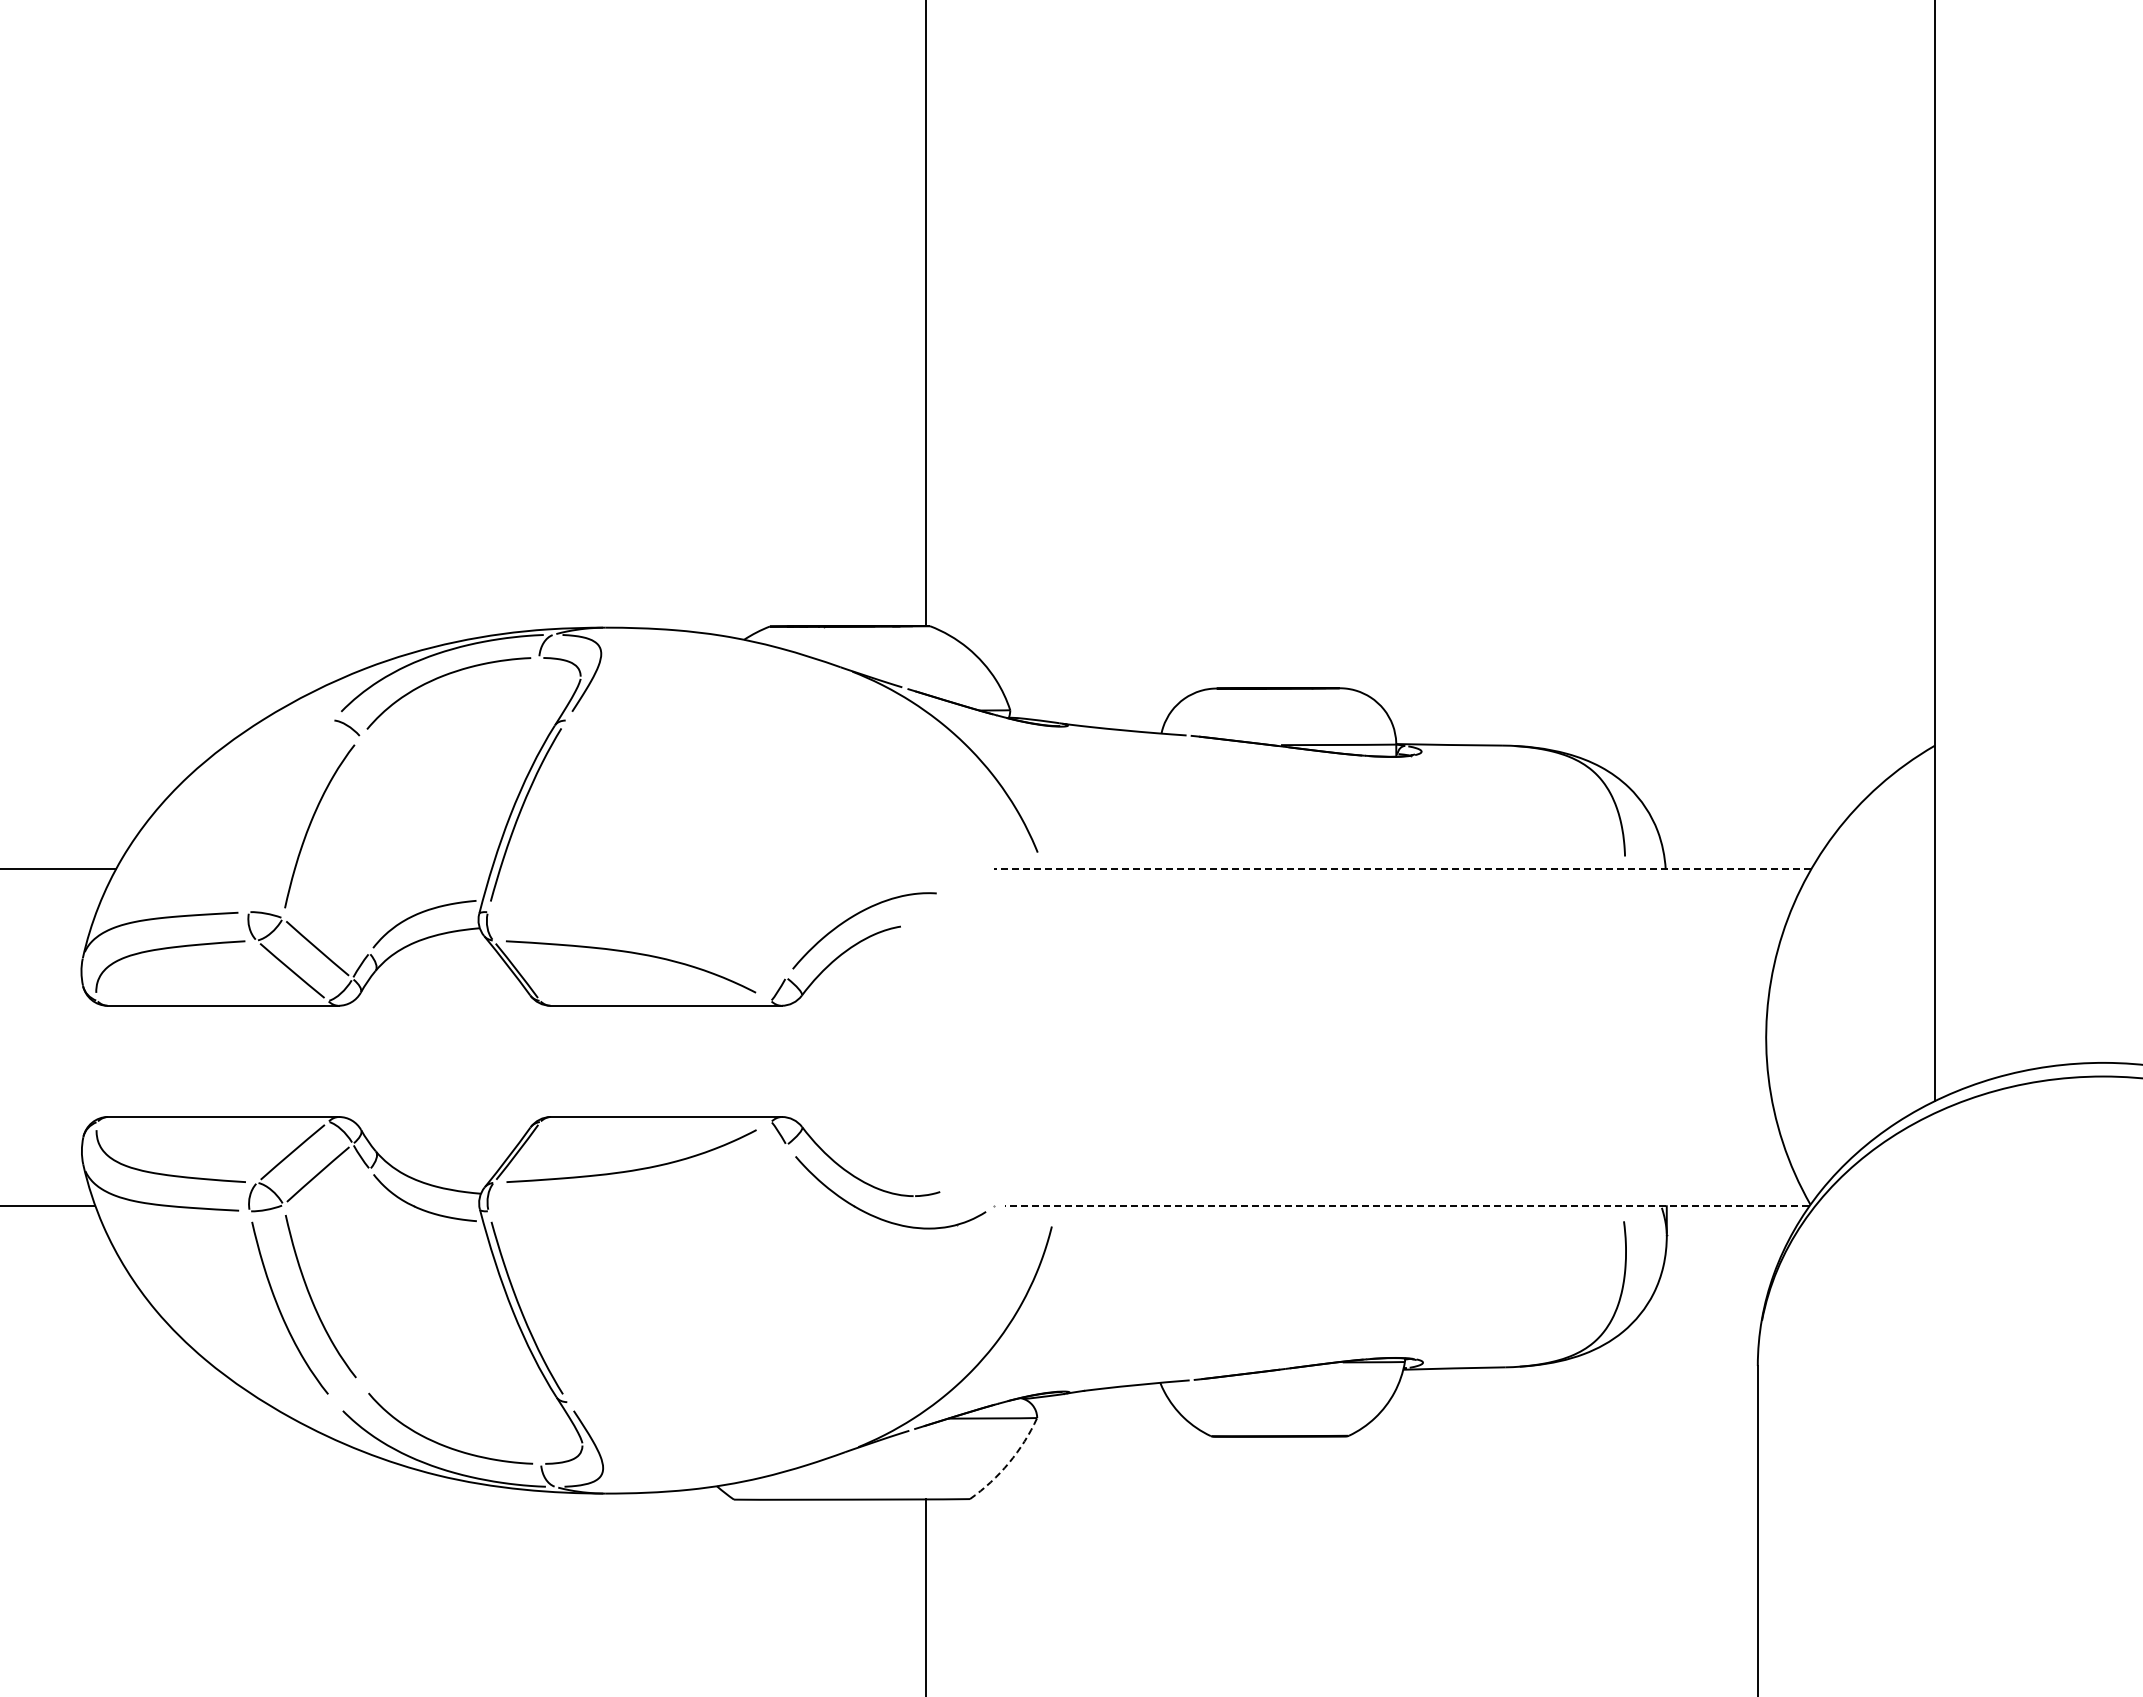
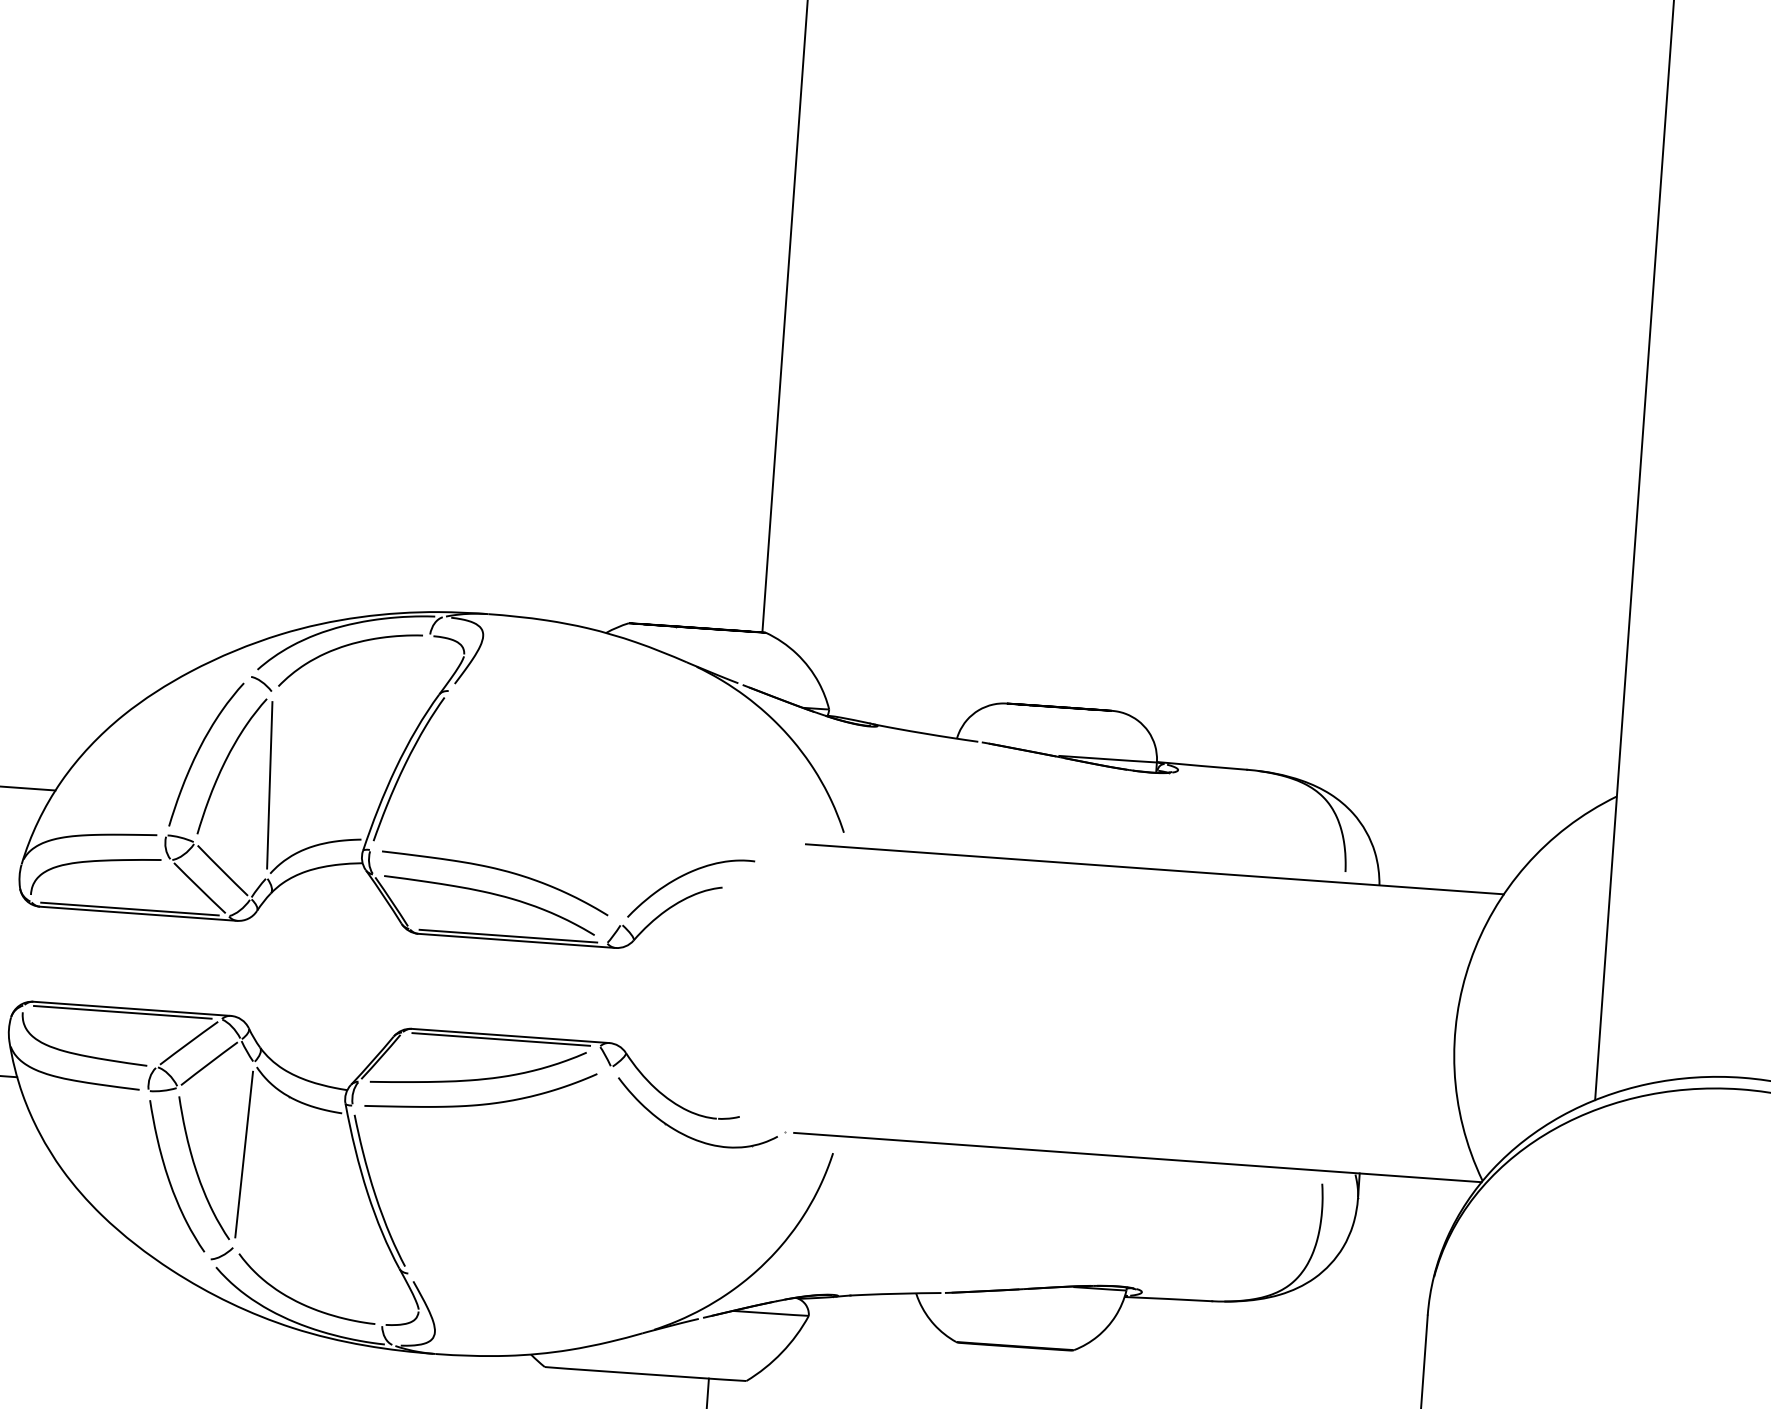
curve: (280, 810) -> (199, 750), added
line: (365, 845) -> (270, 785), added
line: (1402, 869) -> (1154, 869), dashed -> solid
curve: (640, 925) -> (500, 870), added
line: (212, 1000) -> (129, 908), added
line: (655, 1000) -> (508, 935), added
line: (212, 1121) -> (122, 1011), added
line: (655, 1121) -> (500, 1039), added
curve: (637, 1198) -> (480, 1103), added
line: (1406, 1206) -> (1137, 1157), dashed -> solid
line: (365, 1277) -> (243, 1154), added
curve: (349, 1395) -> (222, 1254), added
arc: (1008, 1463) -> (781, 1352), dashed -> solid

